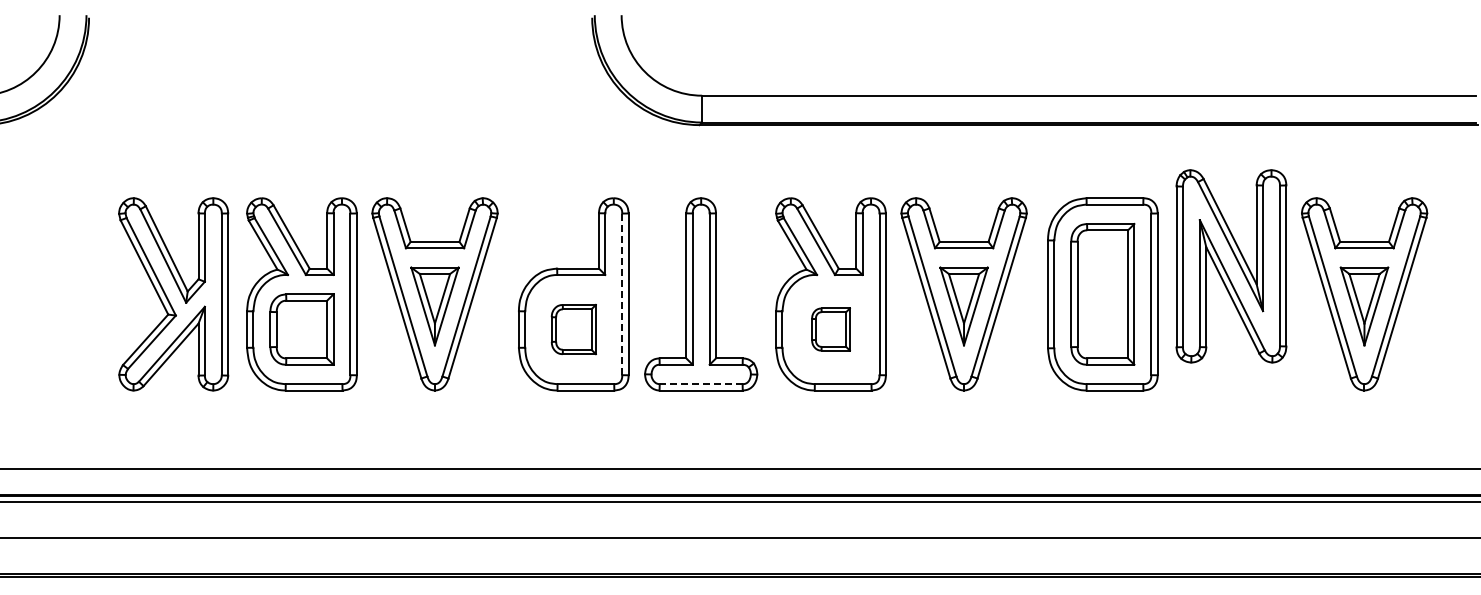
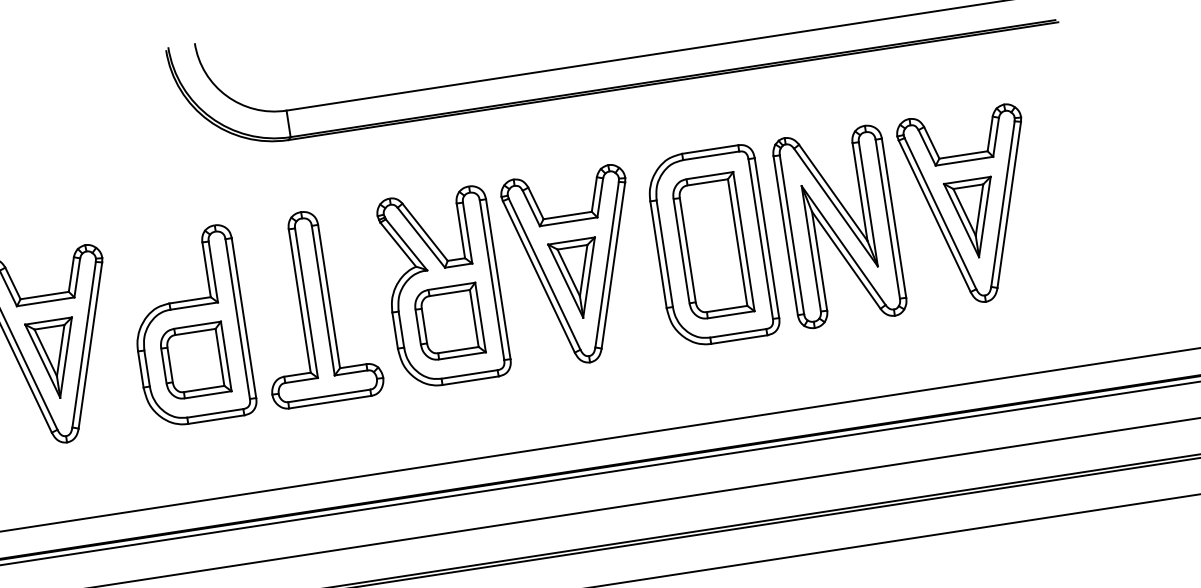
part: (1231, 266) -> (839, 227), moved
line: (622, 294) -> (237, 319), dashed -> solid
part: (573, 329) -> (194, 361), size x1.43
part: (830, 329) -> (448, 322), size x1.67
line: (700, 384) -> (328, 396), dashed -> solid

